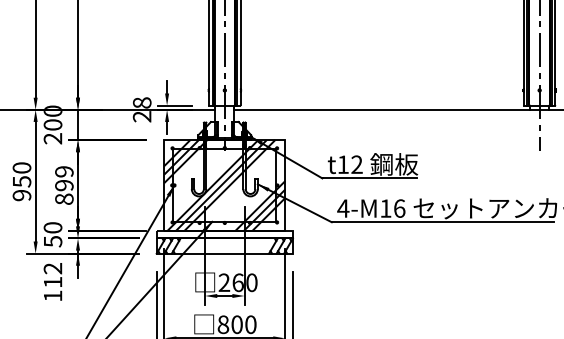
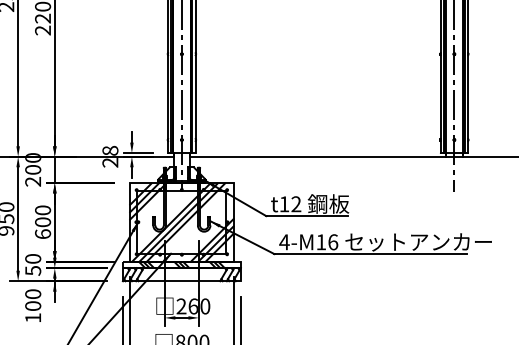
text: (64, 185) -> (43, 222), 899 -> 600
hatch: (224, 234) -> (181, 264), added
text: (53, 274) -> (33, 299), 112 -> 100

